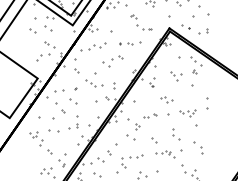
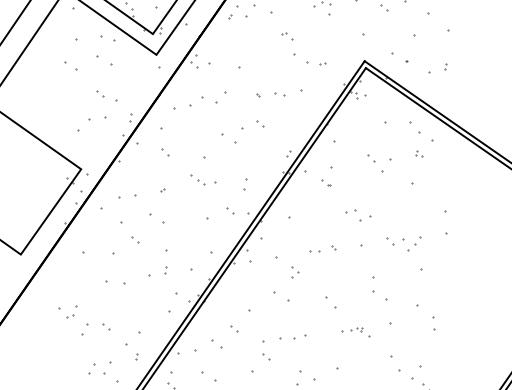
part: (94, 83) -> (203, 179), size x0.7
part: (36, 138) -> (74, 319), moved
part: (165, 154) -> (356, 332), size x0.7

